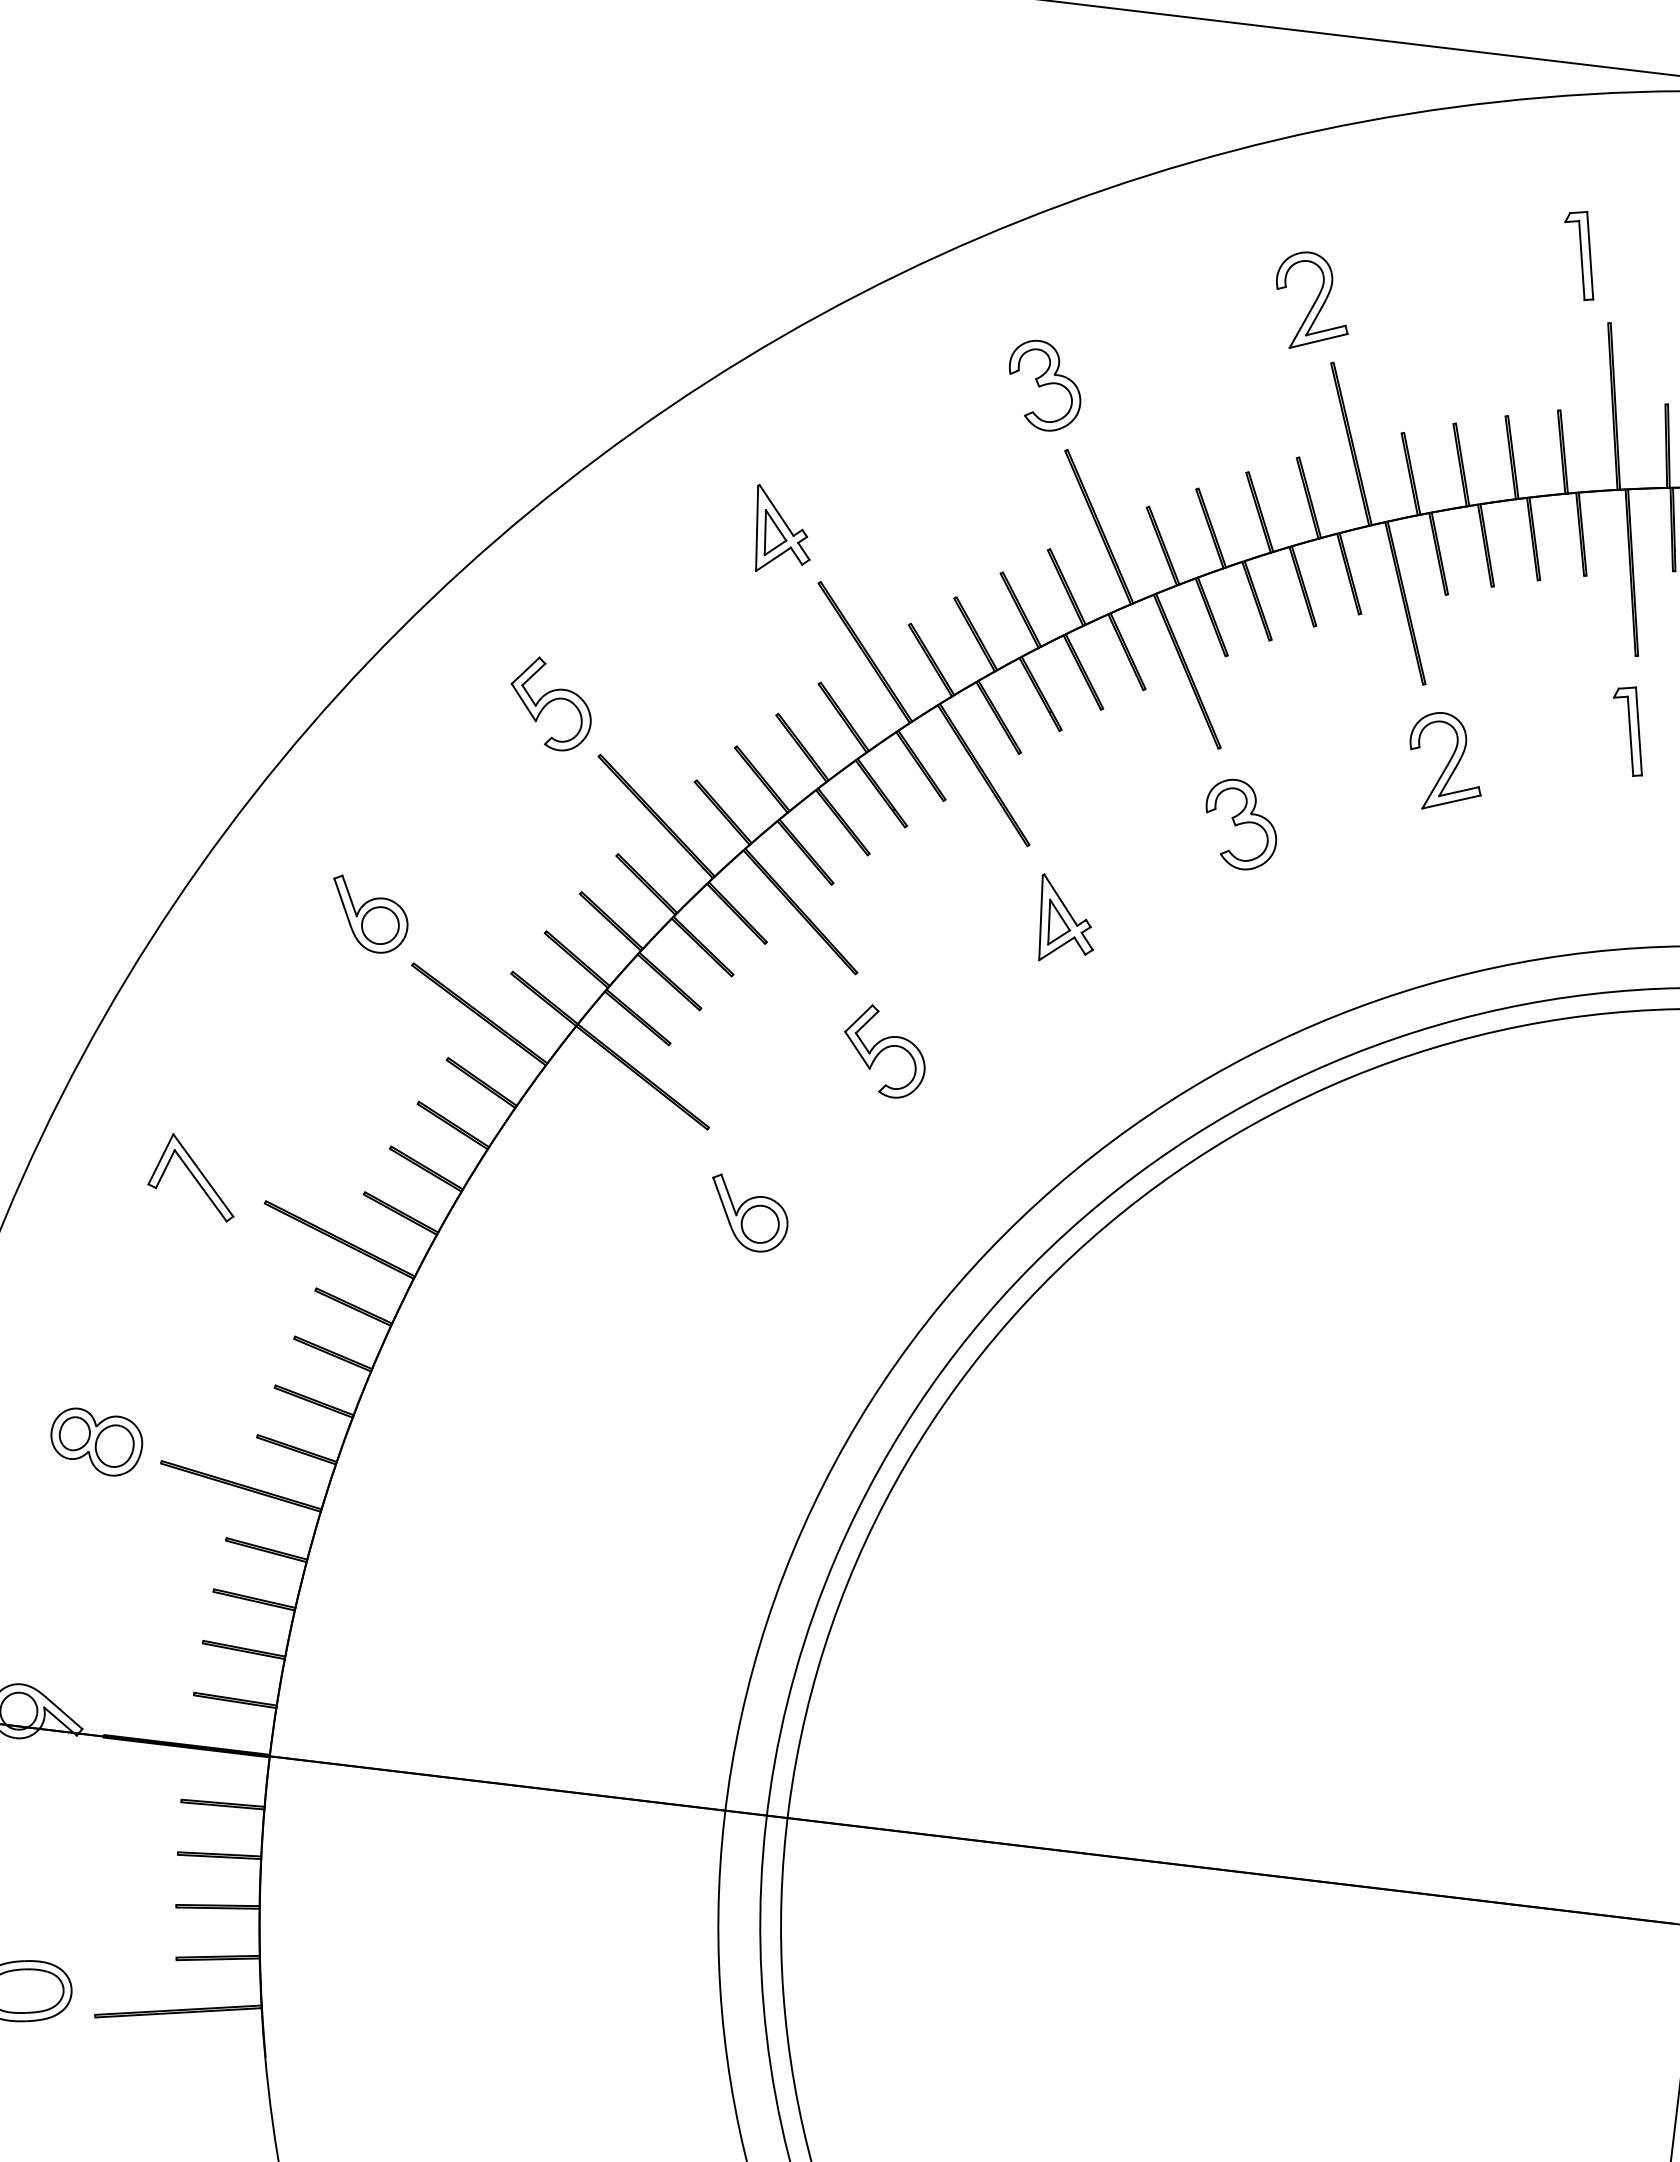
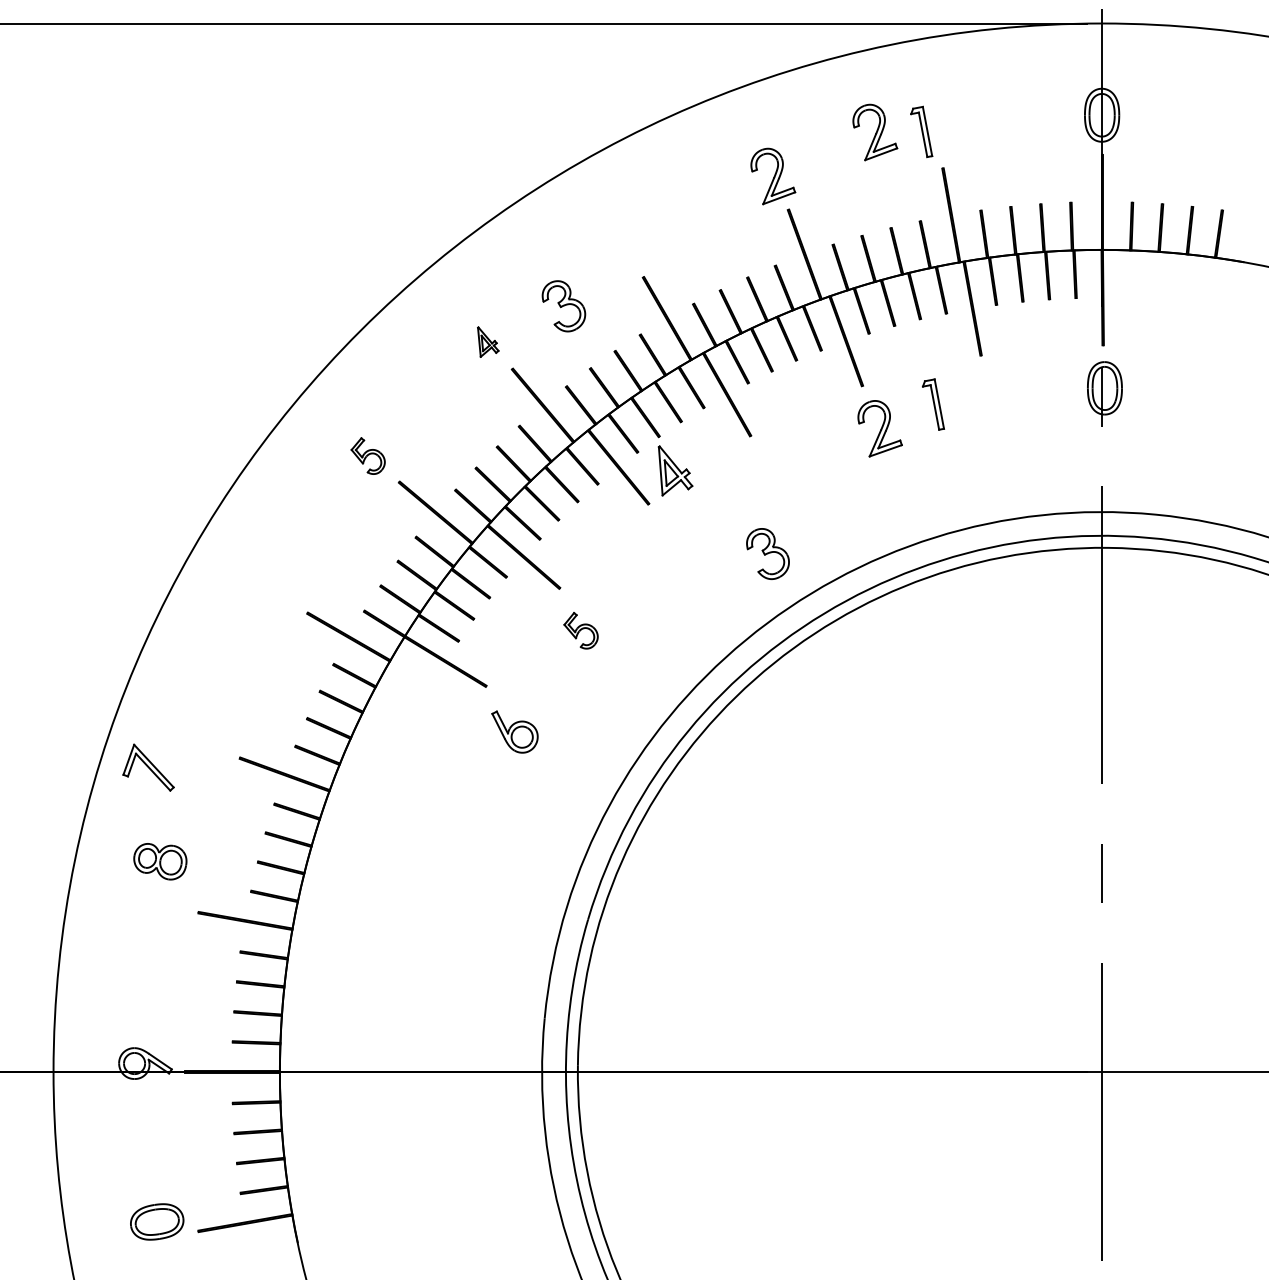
part: (1499, 246) -> (875, 132), added
part: (1044, 386) -> (563, 306), moved
part: (783, 529) -> (488, 341), size x0.6
part: (549, 702) -> (367, 455), size x0.7
part: (1628, 730) -> (933, 404), moved
part: (1240, 823) -> (767, 553), moved
part: (369, 913) -> (279, 587), removed
part: (1066, 919) -> (675, 470), moved
part: (883, 1051) -> (580, 630), size x0.7
part: (193, 1176) -> (148, 767), moved
part: (96, 1441) -> (160, 861), moved

